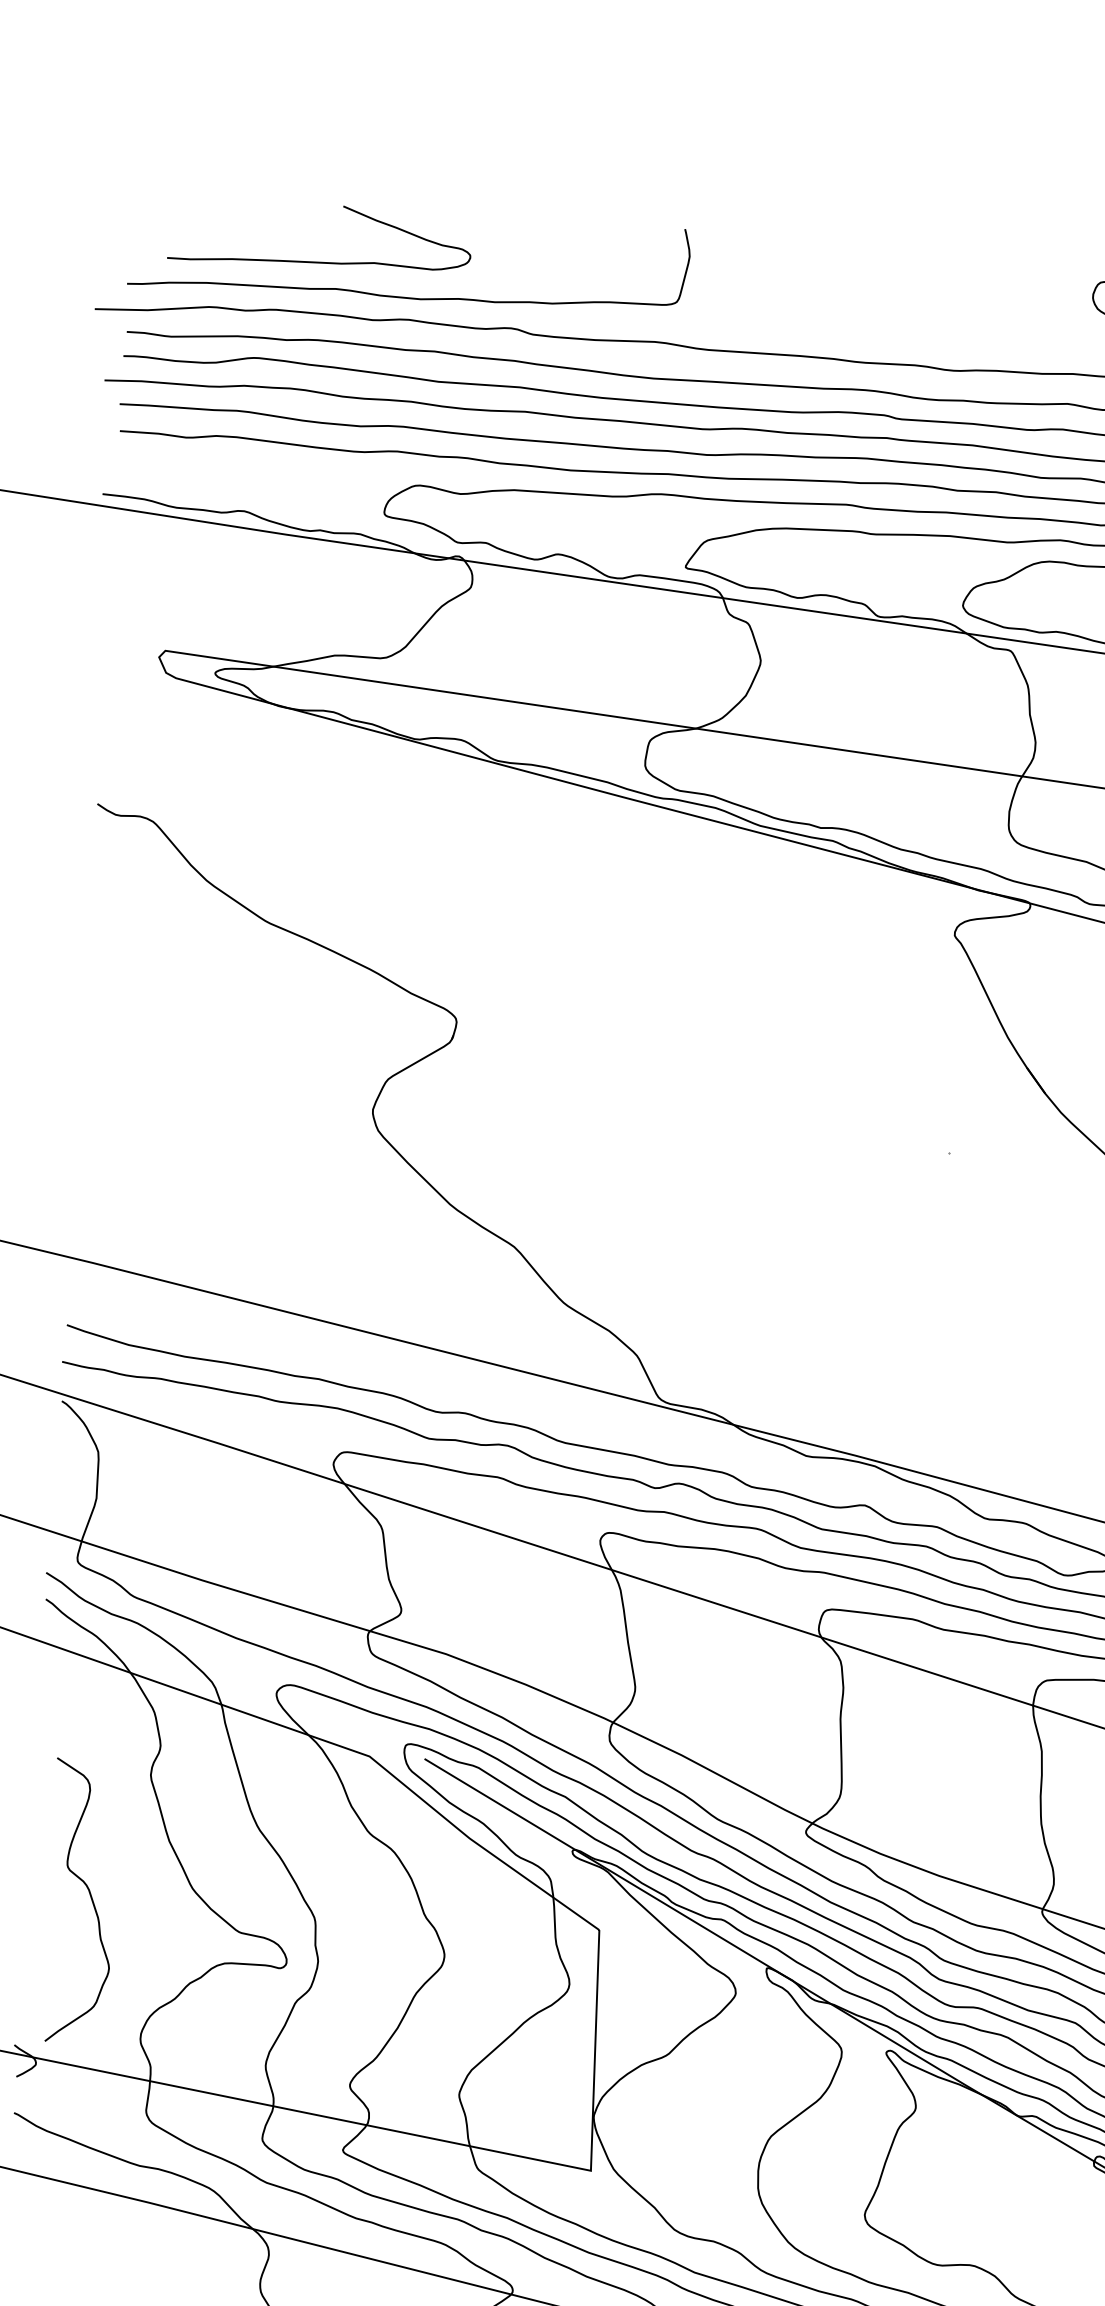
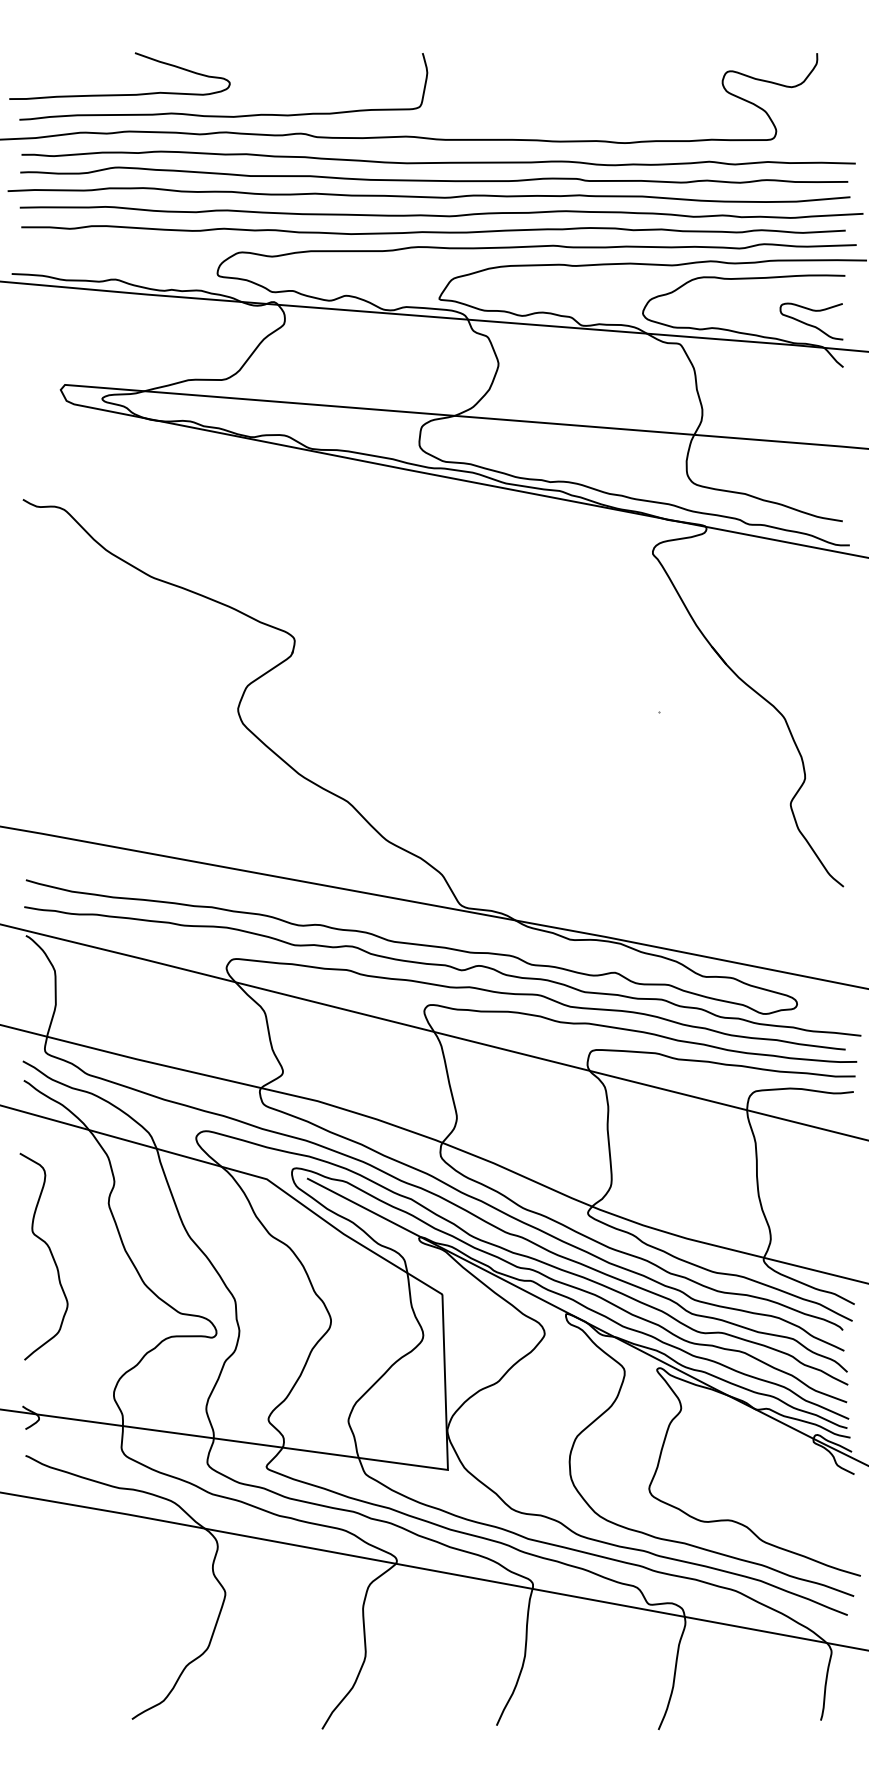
curve: (318, 261) -> (119, 94), moved
curve: (90, 1897) -> (50, 1253), moved

